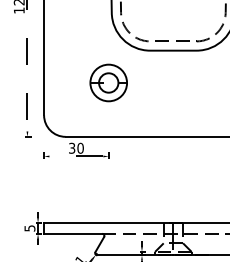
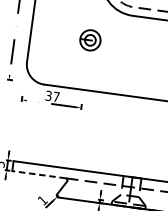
part: (108, 82) -> (90, 39), size x0.6
text: (80, 147) -> (56, 96), 30 -> 37
line: (72, 233) -> (38, 174), solid -> dashed

